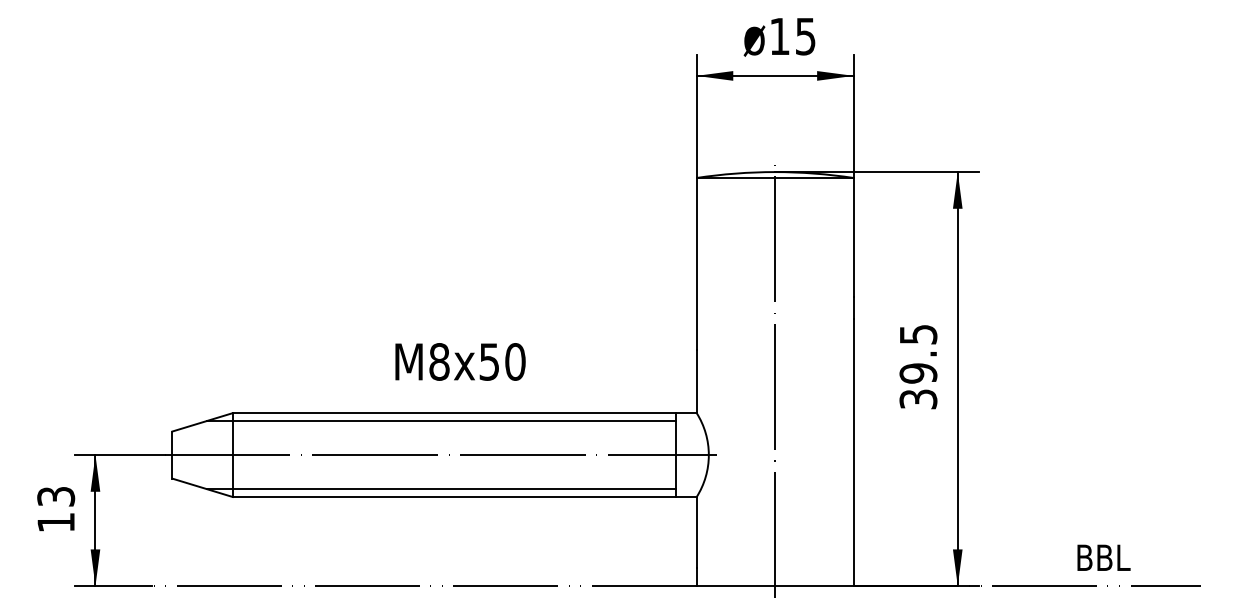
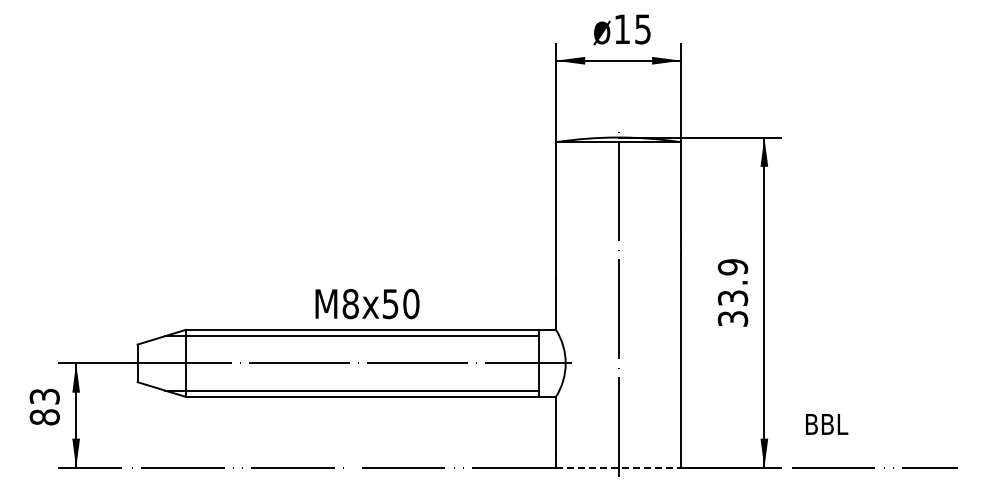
text: (917, 353) -> (732, 282), 39.5 -> 33.9
text: (460, 362) -> (367, 304), moved
text: (55, 522) -> (44, 417), 13 -> 83
text: (1104, 557) -> (827, 424), moved
line: (774, 585) -> (618, 467), solid -> dashed

